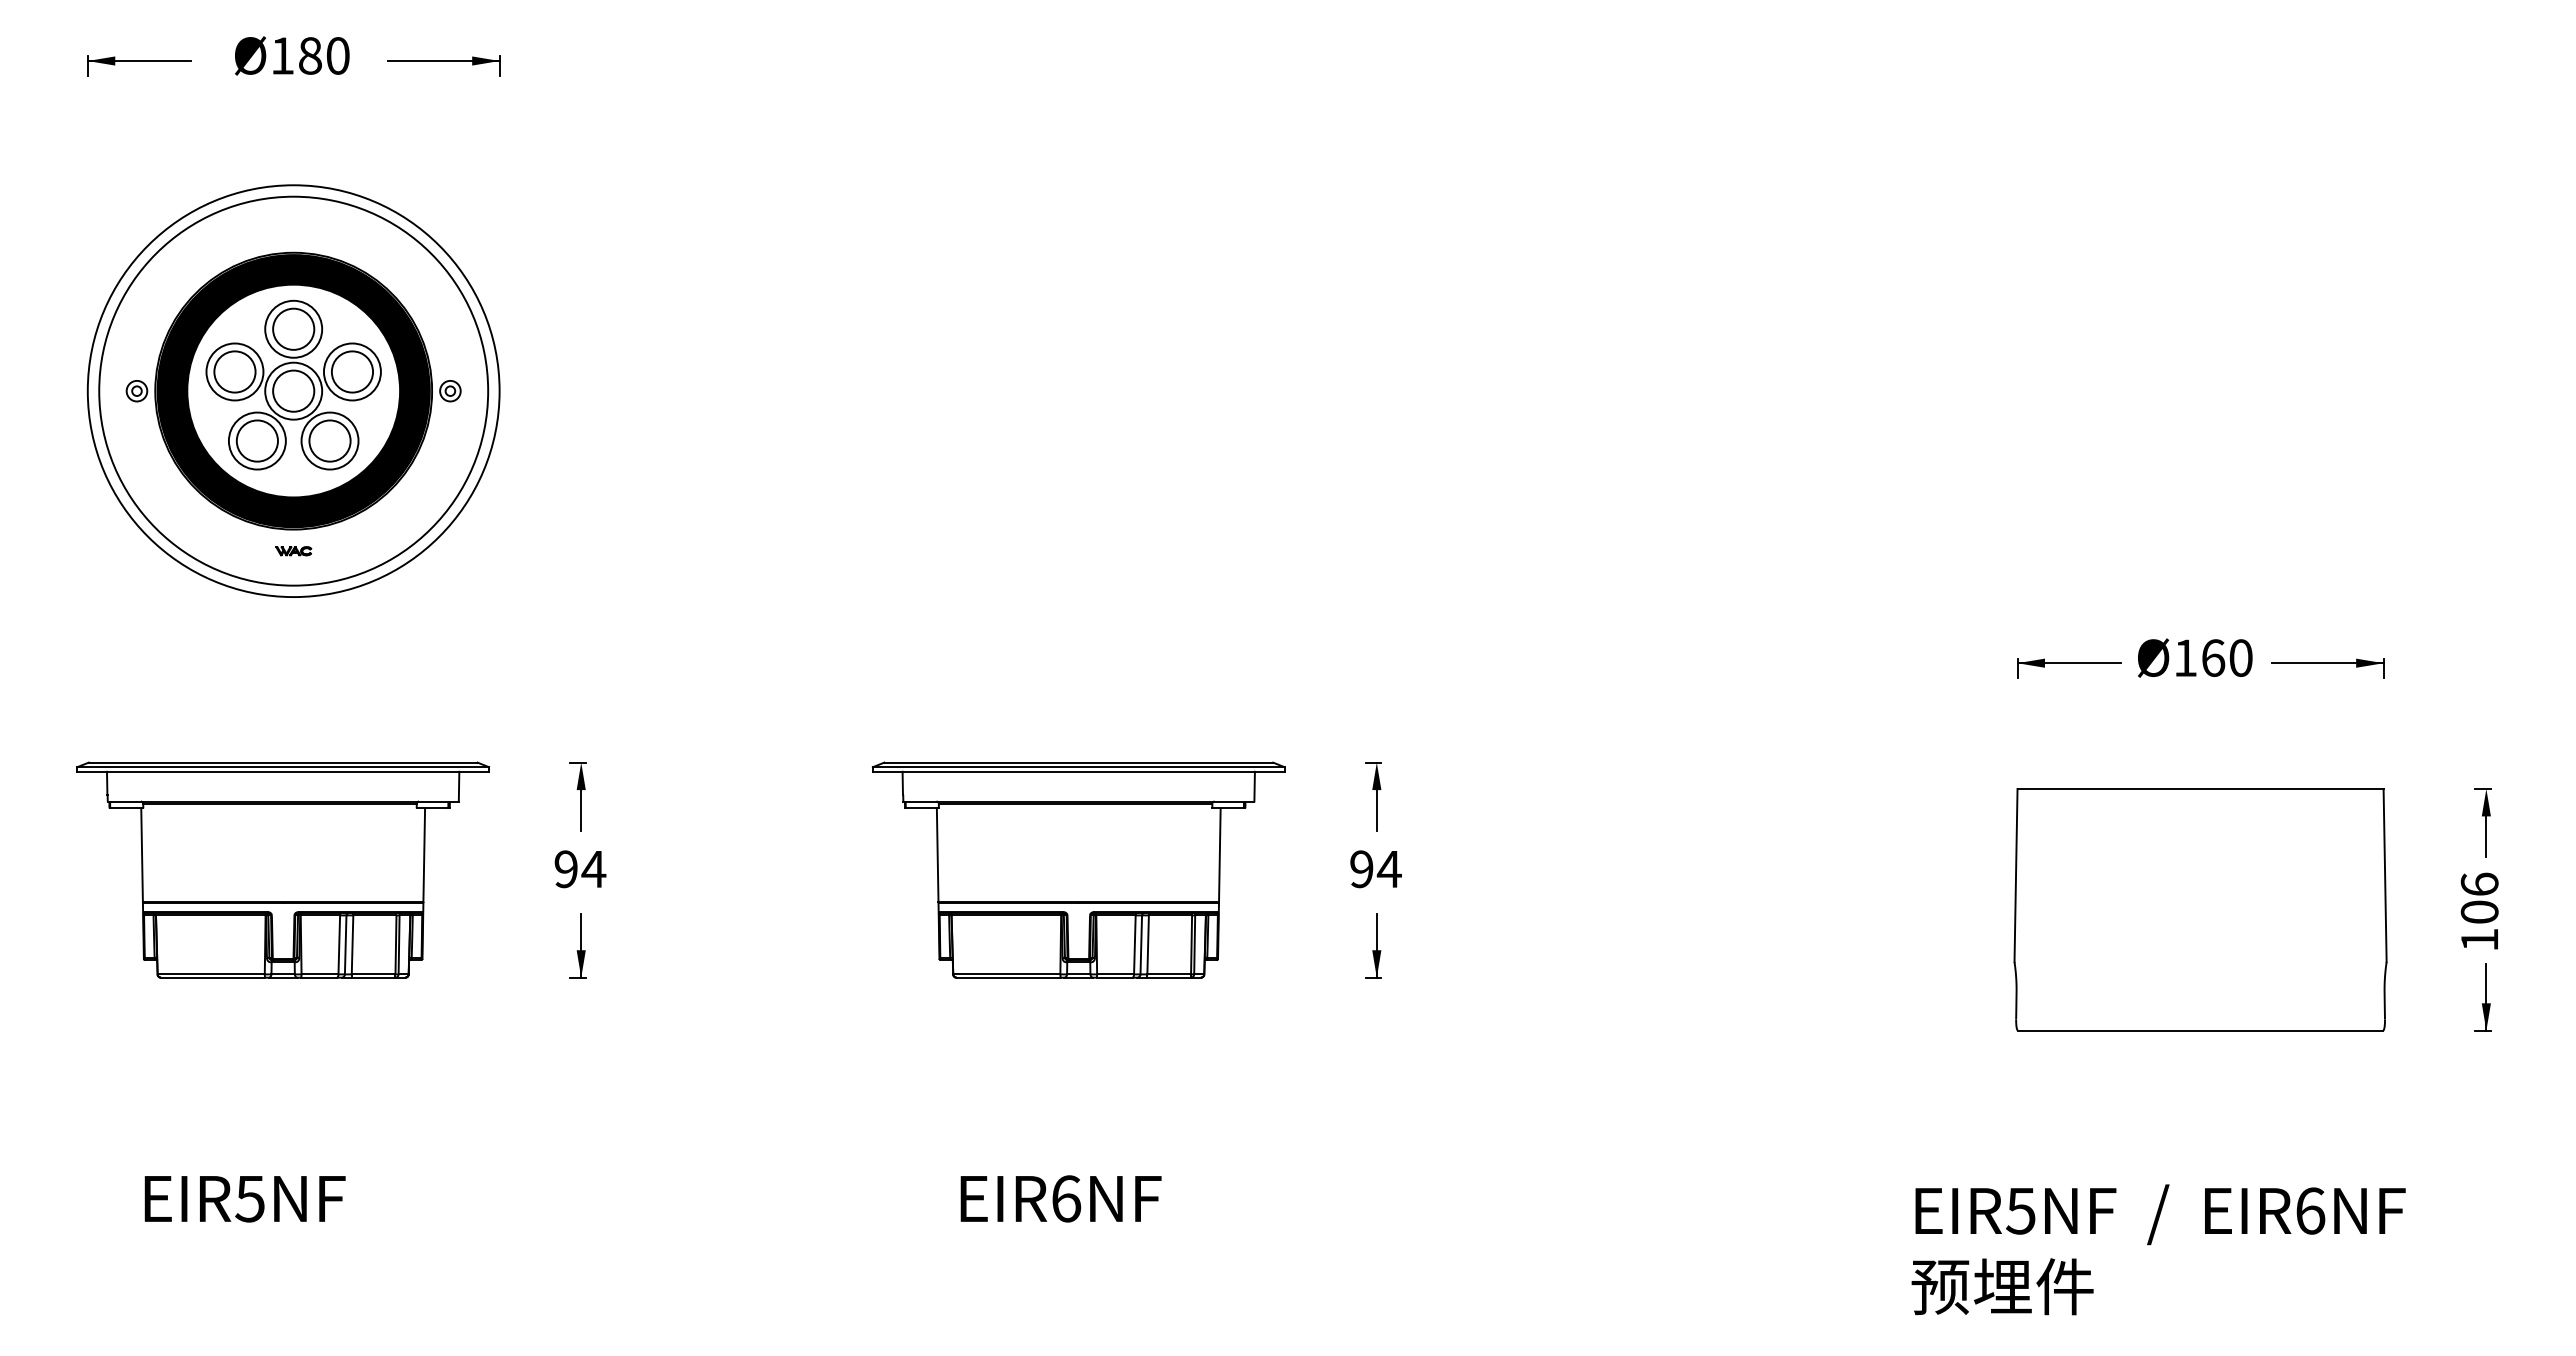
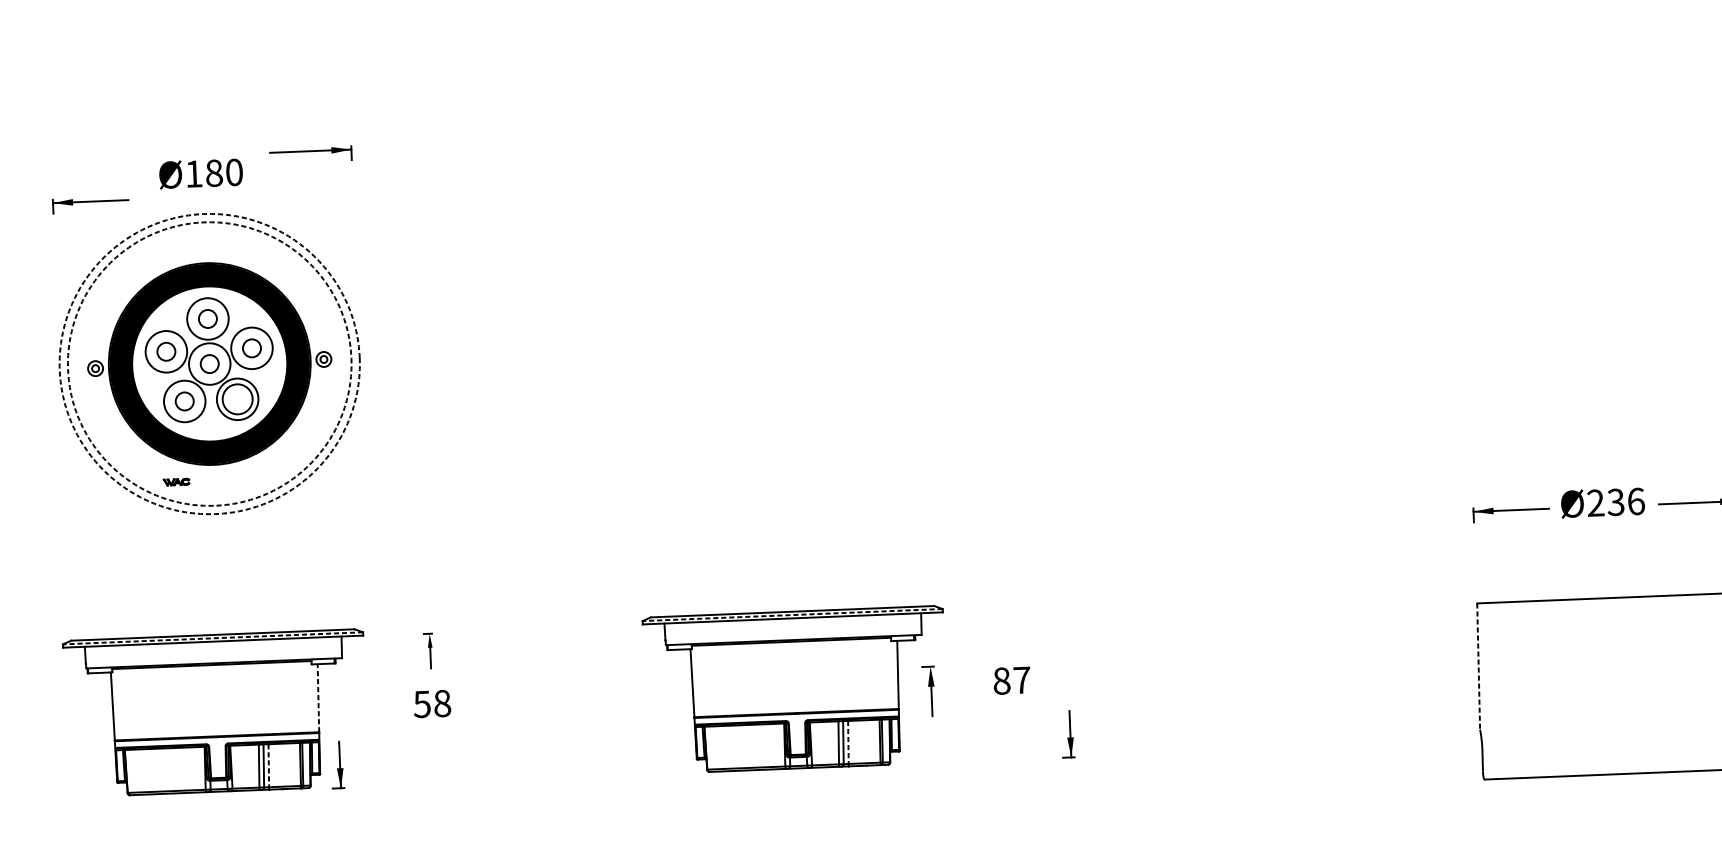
text: (292, 55) -> (201, 173), moved
part: (139, 65) -> (90, 204), moved
part: (443, 65) -> (310, 154), moved
circle: (293, 328) -> (207, 318), size x0.6
circle: (234, 371) -> (166, 351), size x0.6
circle: (352, 371) -> (252, 348), size x0.6
circle: (293, 390) -> (209, 363), size x0.6
circle: (293, 390) -> (209, 363), solid -> dashed
circle: (293, 391) -> (209, 364), solid -> dashed
circle: (256, 440) -> (184, 401), size x0.6
part: (293, 551) -> (176, 482), moved
text: (2213, 657) -> (1616, 501), Ø160 -> Ø236
line: (283, 767) -> (213, 638), solid -> dashed
line: (1078, 767) -> (792, 615), solid -> dashed
part: (577, 796) -> (428, 651), size x0.7
part: (1373, 796) -> (929, 691), moved
line: (424, 855) -> (318, 698), solid -> dashed
text: (580, 869) -> (432, 704), 94 -> 58
text: (1375, 869) -> (1011, 680), 94 -> 87
line: (2016, 875) -> (1479, 666), solid -> dashed
line: (352, 945) -> (268, 766), solid -> dashed
part: (577, 945) -> (337, 764), moved
line: (1148, 945) -> (848, 742), solid -> dashed
part: (1373, 945) -> (1067, 734), moved

